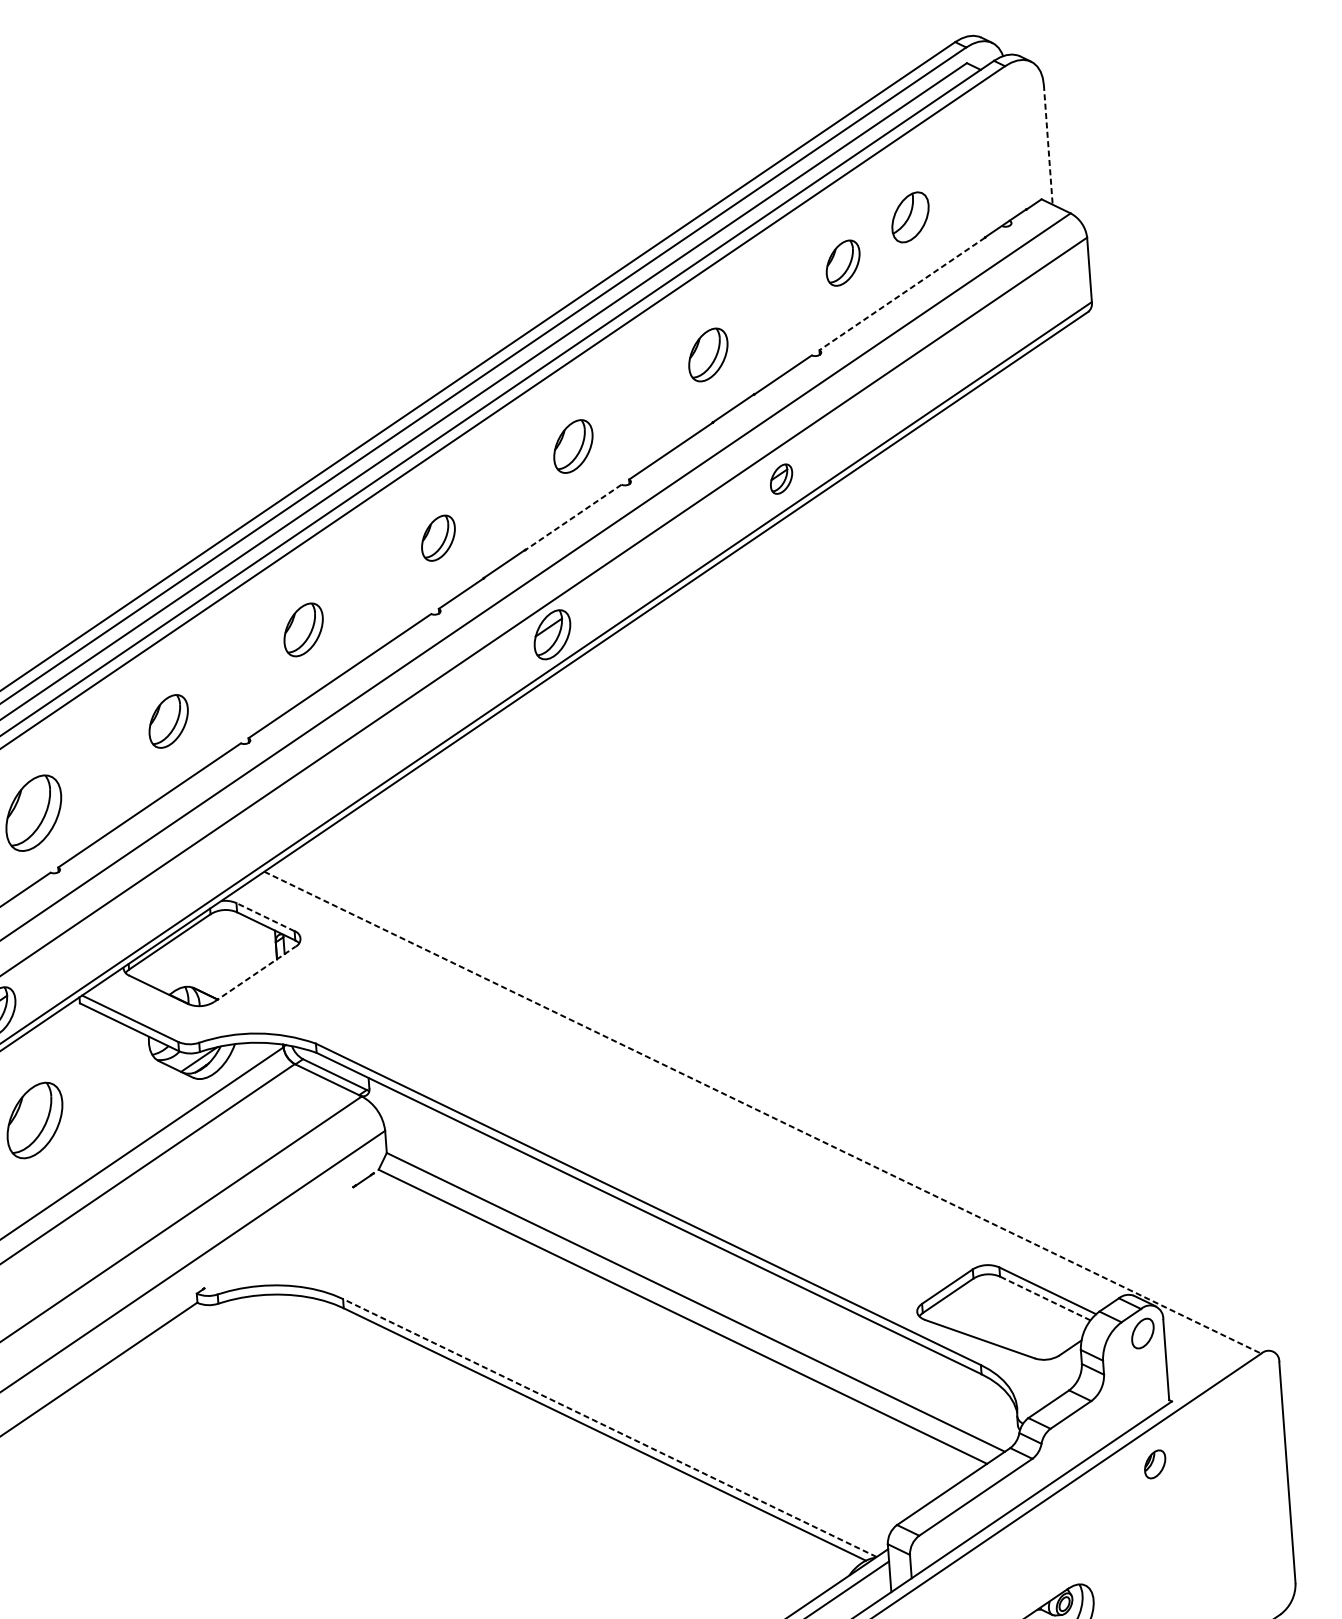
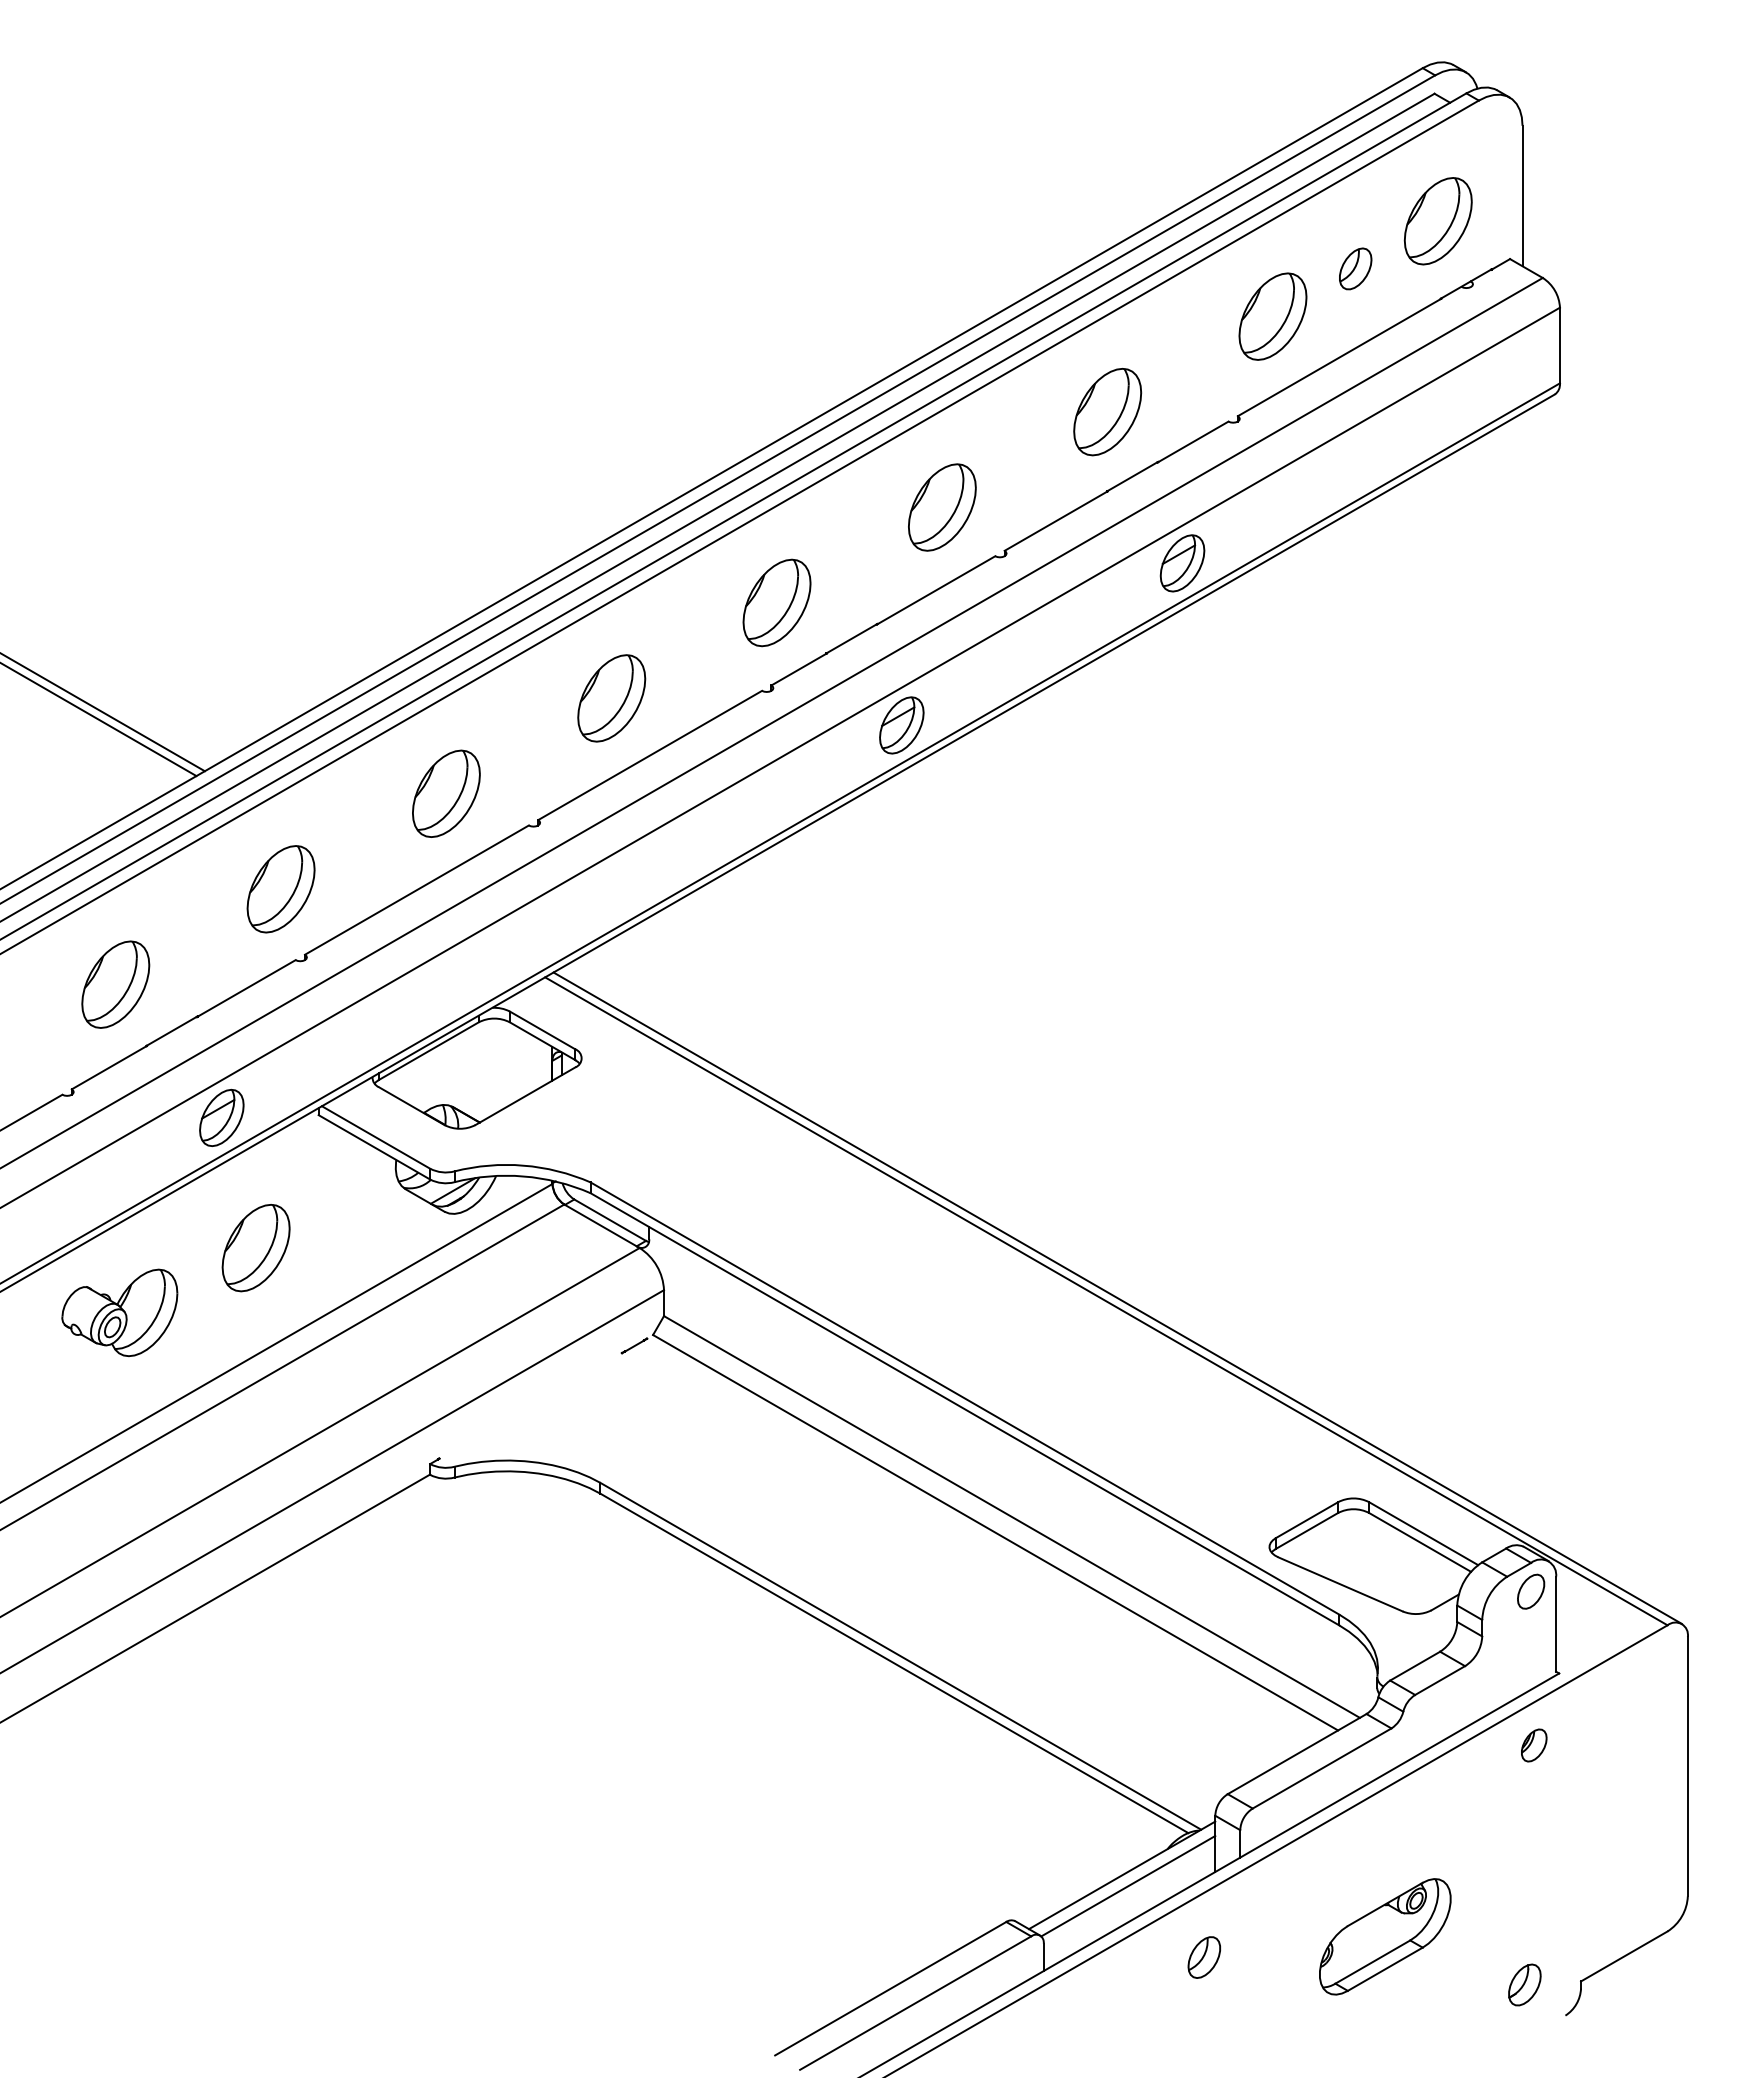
line: (1048, 145) -> (1522, 196), dashed -> solid
part: (977, 171) -> (1437, 221), added
part: (910, 217) -> (1355, 268), size x0.71
part: (842, 263) -> (1272, 316), size x1.67
line: (901, 293) -> (1338, 357), dashed -> solid
part: (708, 355) -> (1107, 412), size x1.43
part: (573, 446) -> (942, 507), size x1.43
part: (781, 479) -> (1182, 563), size x1.67
line: (573, 517) -> (936, 590), dashed -> solid
part: (438, 537) -> (776, 602), size x1.67
part: (303, 629) -> (611, 698), size x1.43
part: (168, 721) -> (446, 793), size x1.43
line: (265, 917) -> (542, 1030), dashed -> solid
line: (255, 974) -> (525, 1096), dashed -> solid
line: (772, 1108) -> (1117, 1297), added
line: (762, 1112) -> (1106, 1301), dashed -> solid
line: (1045, 1298) -> (1420, 1542), dashed -> solid
line: (609, 1428) -> (900, 1656), dashed -> solid

